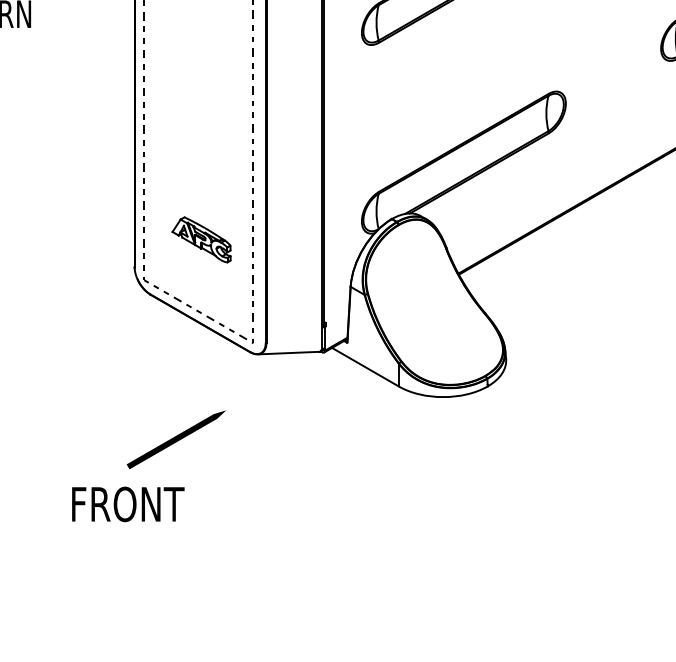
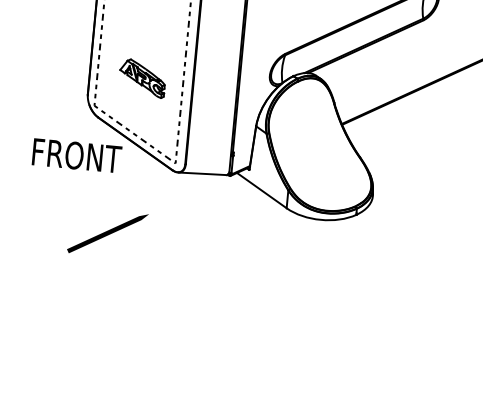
text: (128, 504) -> (77, 155), moved

